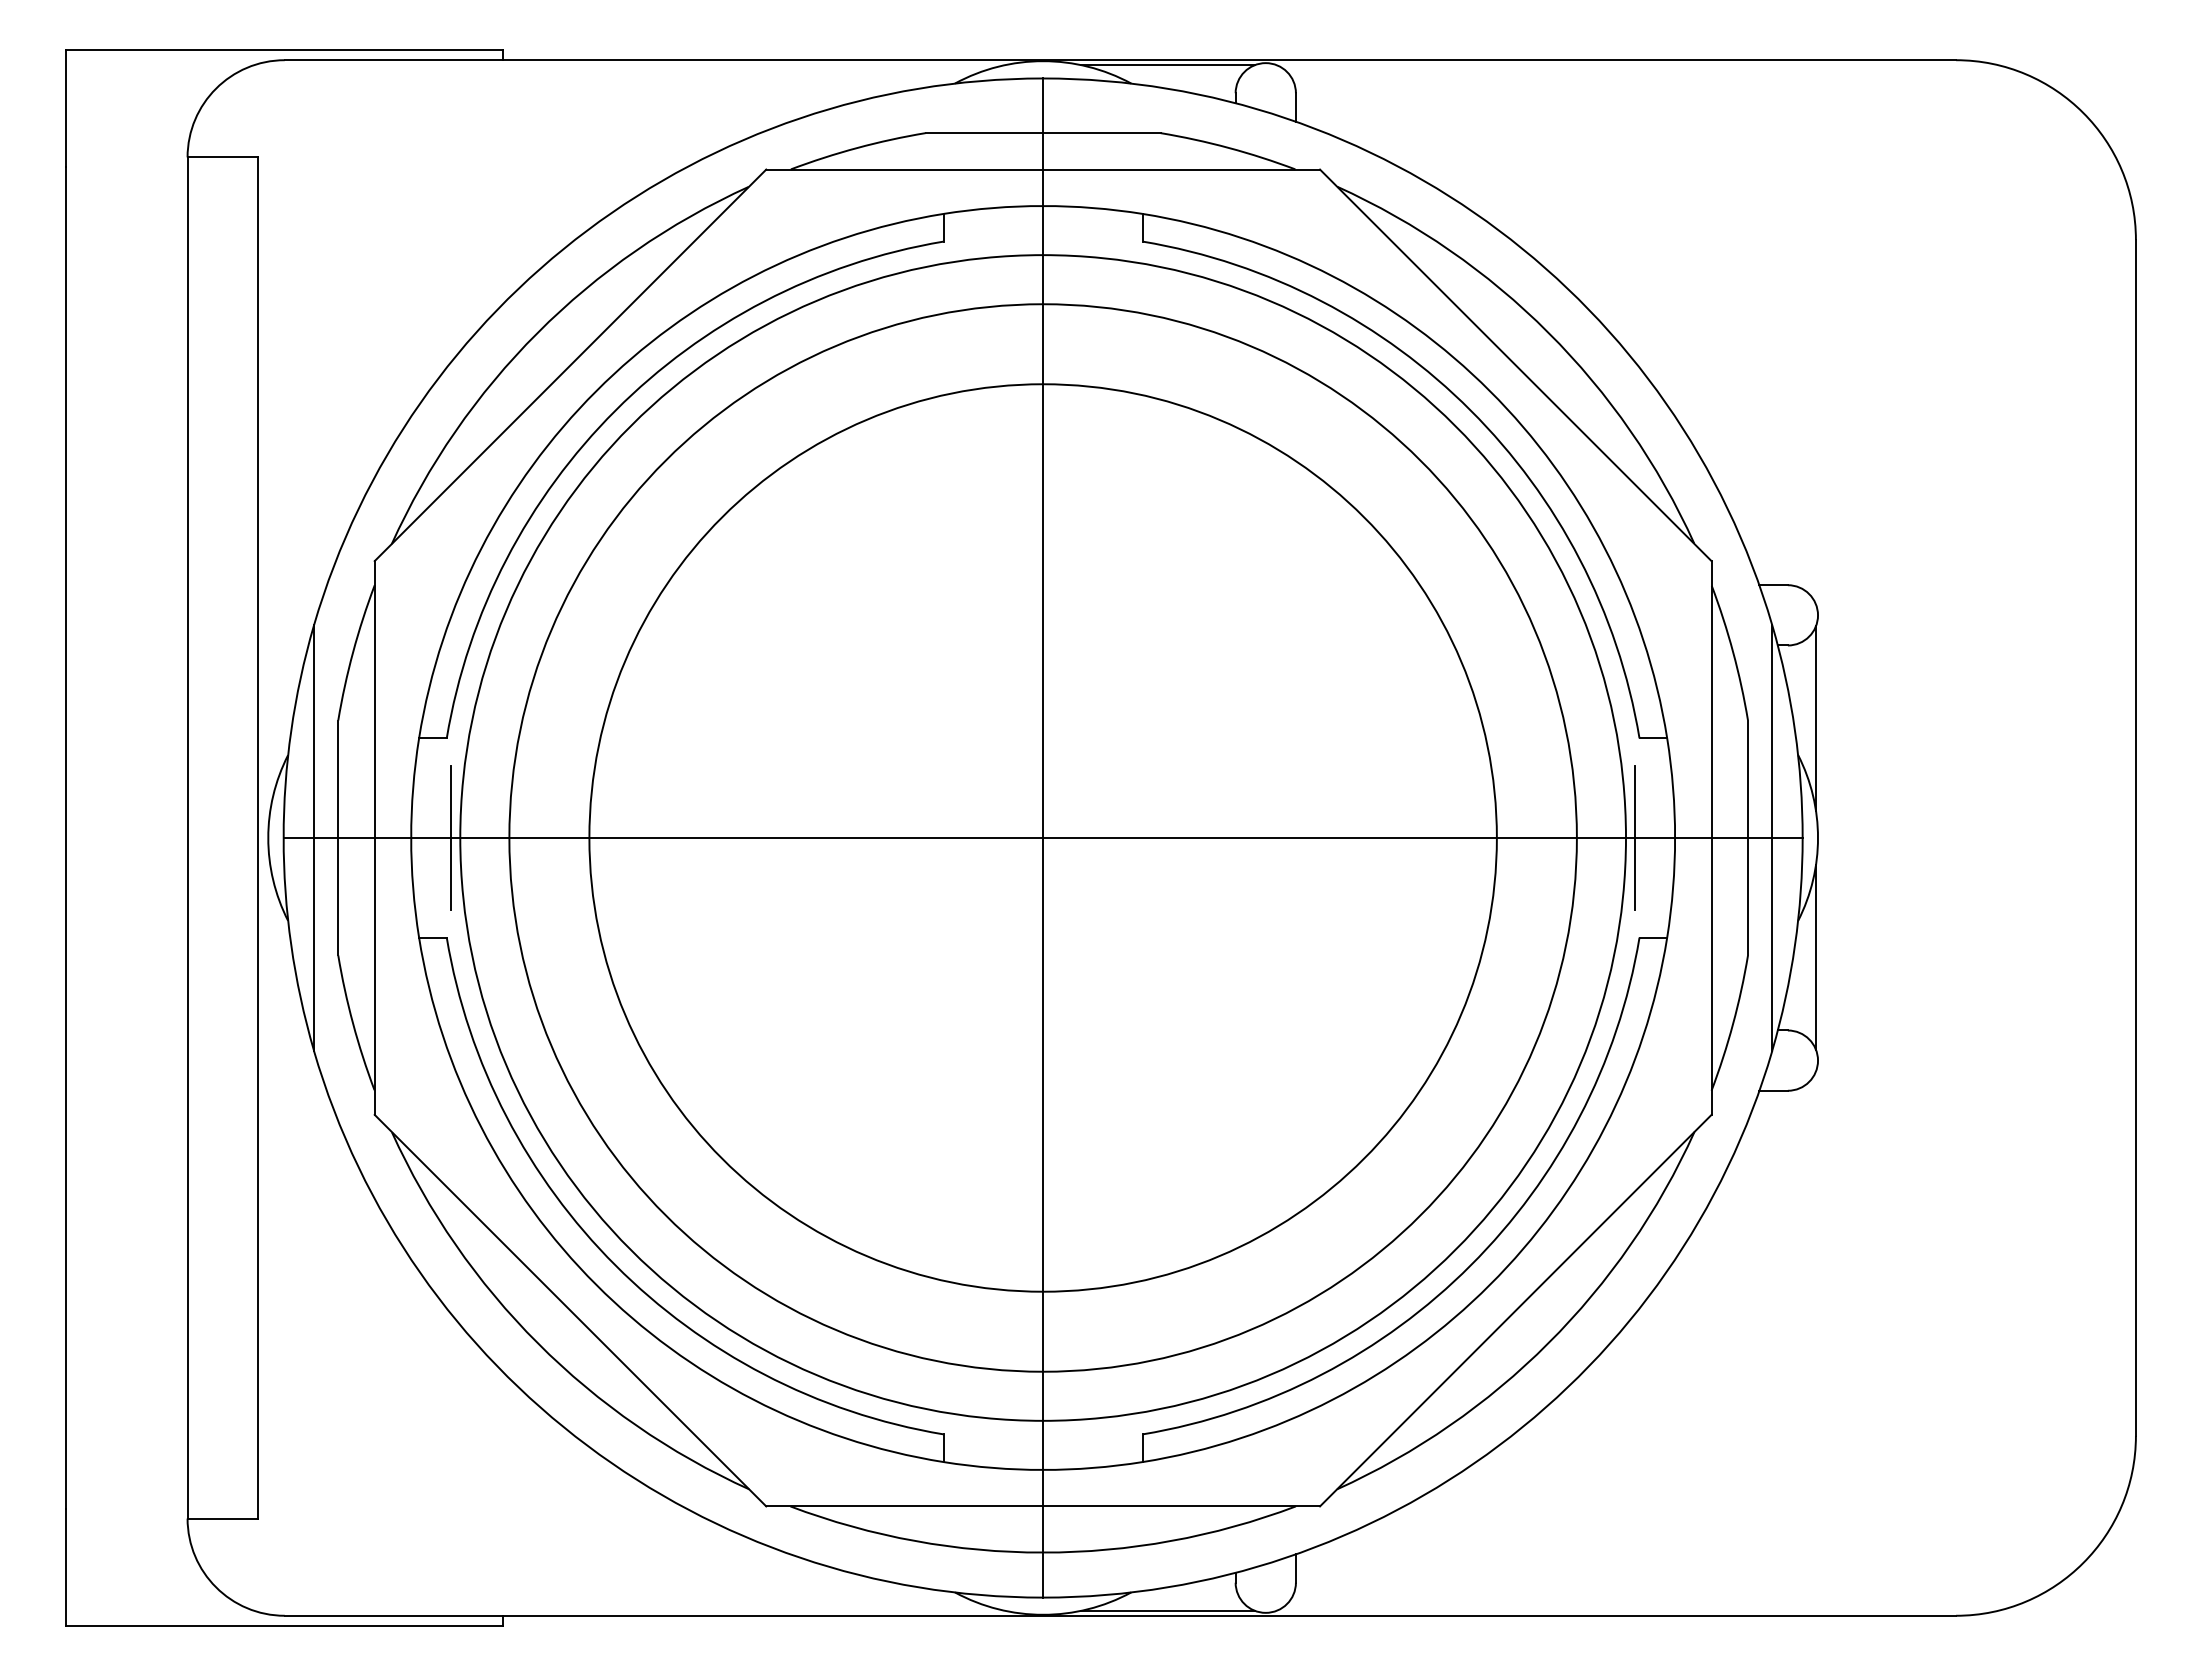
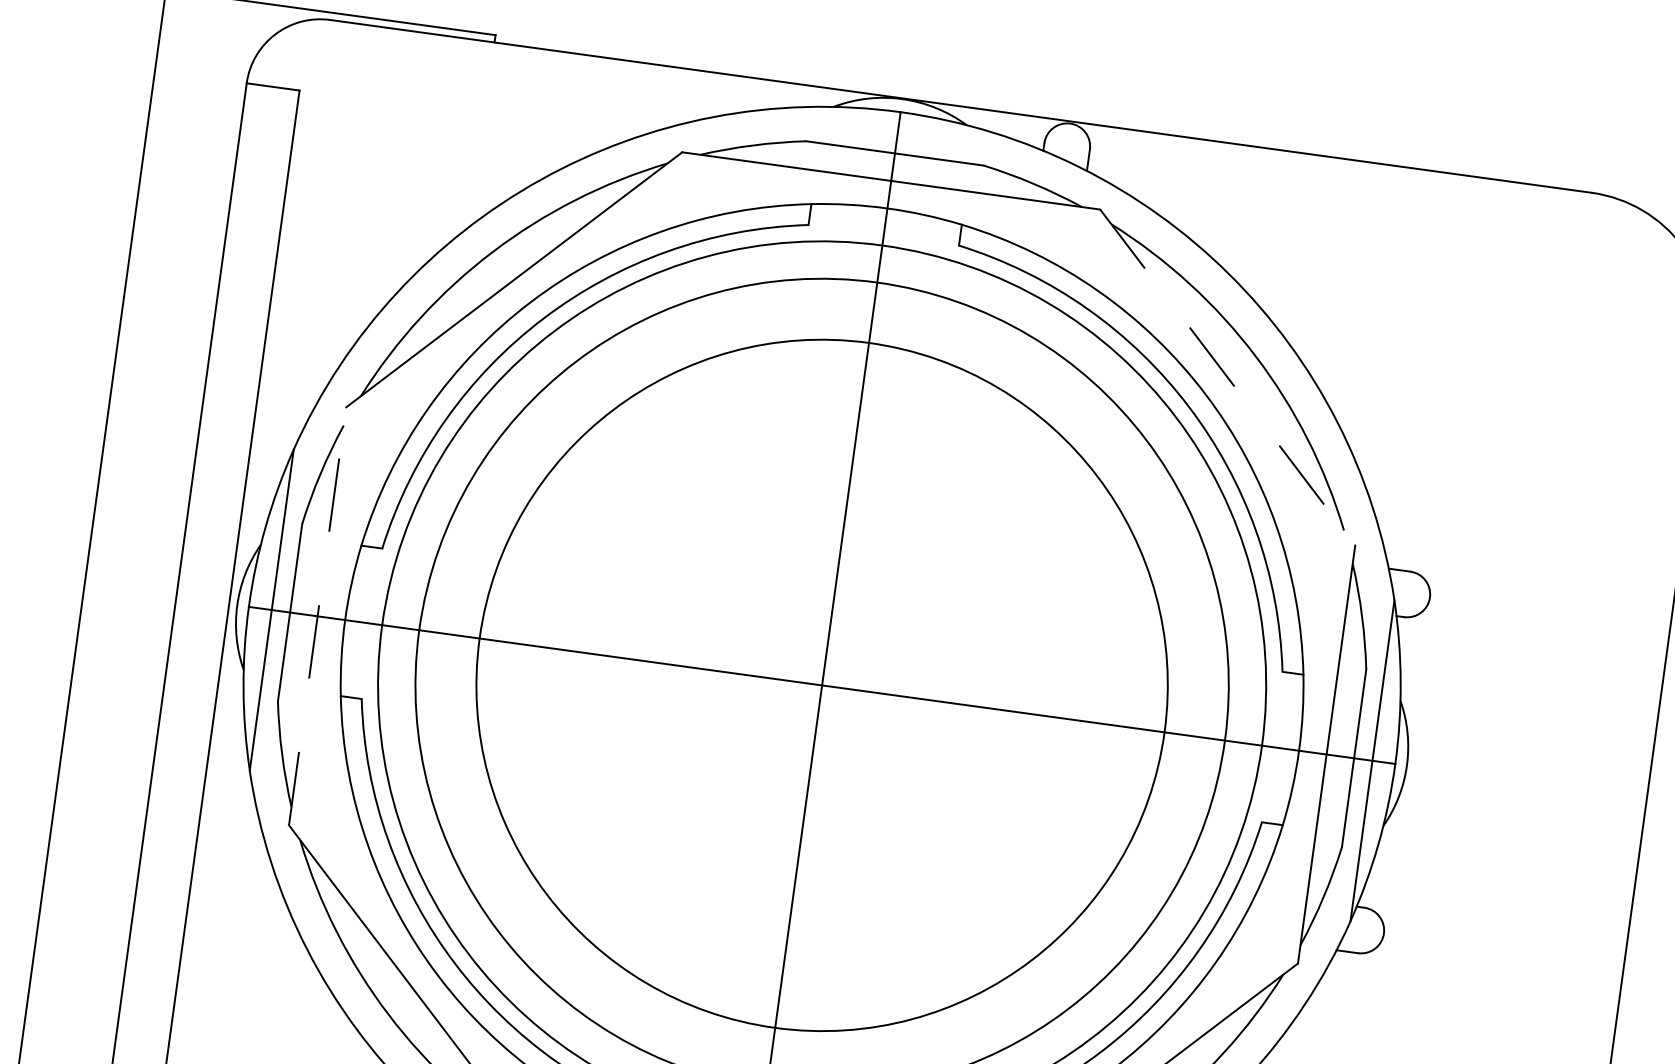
line: (1167, 65) -> (995, 115), removed
line: (1515, 365) -> (1227, 377), solid -> dashed
line: (1816, 718) -> (1418, 675), removed
line: (374, 837) -> (317, 615), solid -> dashed
line: (451, 837) -> (375, 623), removed
line: (1635, 837) -> (1269, 746), removed
line: (1816, 957) -> (1393, 855), removed

